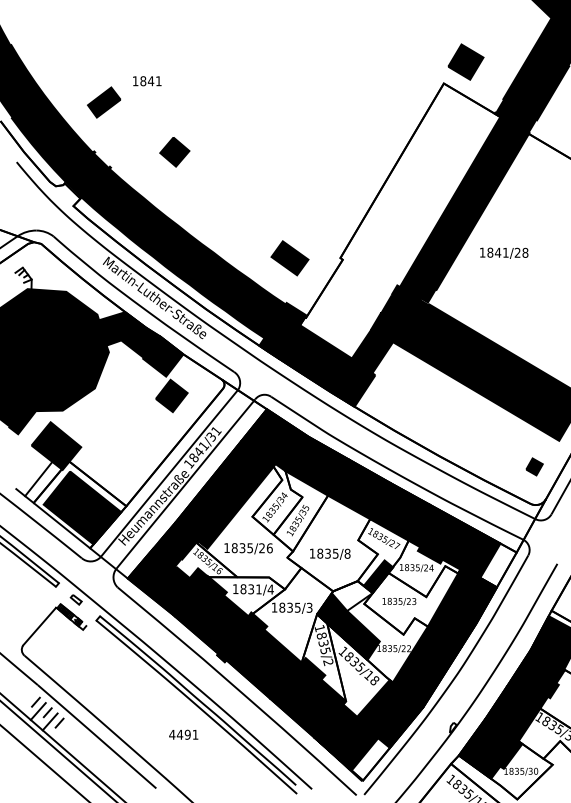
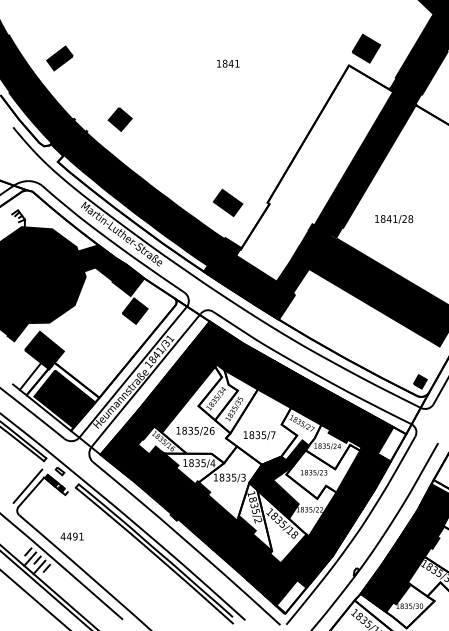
text: (147, 81) -> (228, 63), moved
part: (104, 102) -> (60, 58), moved
part: (174, 152) -> (119, 119), moved
text: (504, 252) -> (394, 218), moved
part: (534, 466) -> (420, 381), moved
text: (347, 553) -> (273, 434), 1835/8 -> 1835/7
text: (258, 589) -> (203, 463), 1831/4 -> 1835/4
fill: (351, 595) -> (276, 468), added
line: (35, 618) -> (27, 486), added
text: (183, 734) -> (71, 536), moved

